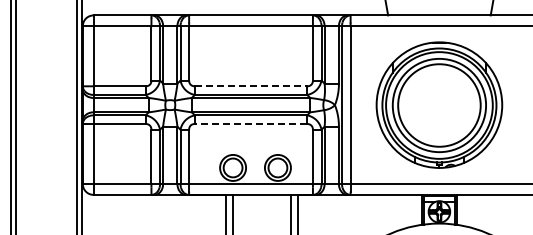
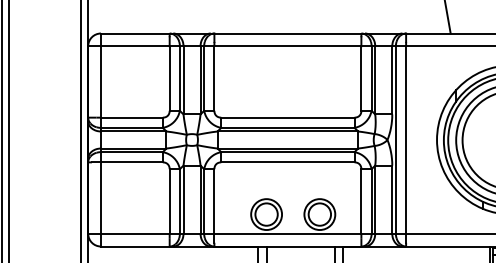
line: (251, 86) -> (288, 117), dashed -> solid
line: (250, 123) -> (287, 161), dashed -> solid

